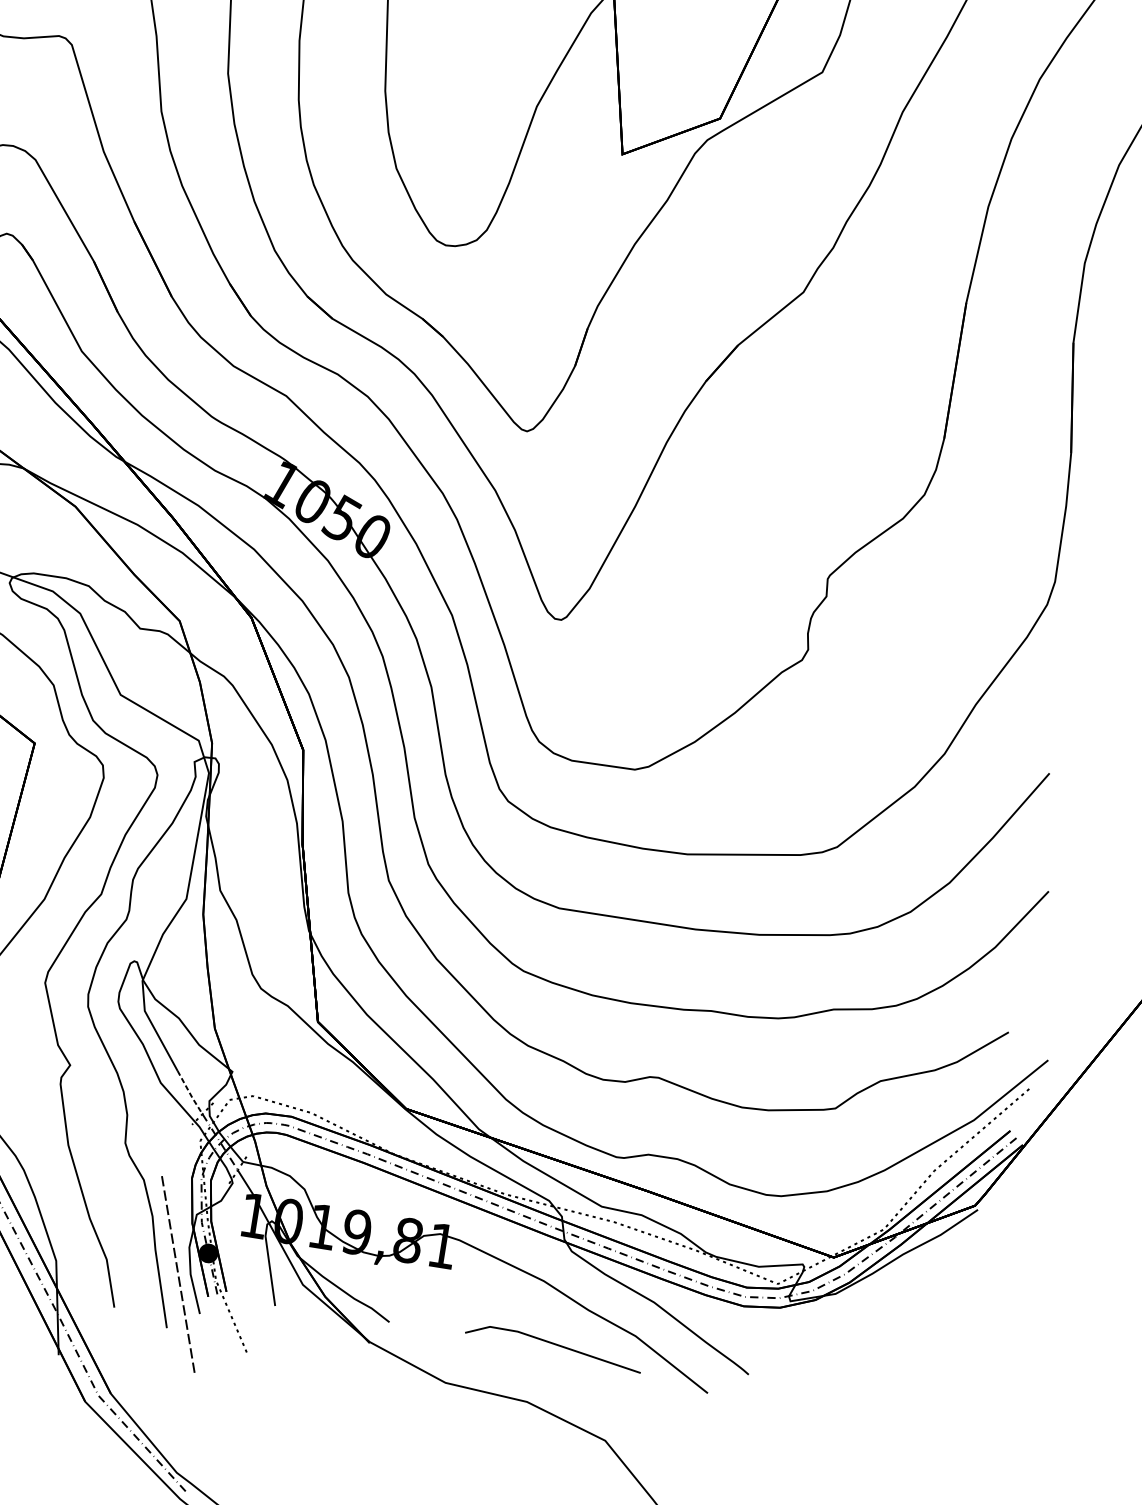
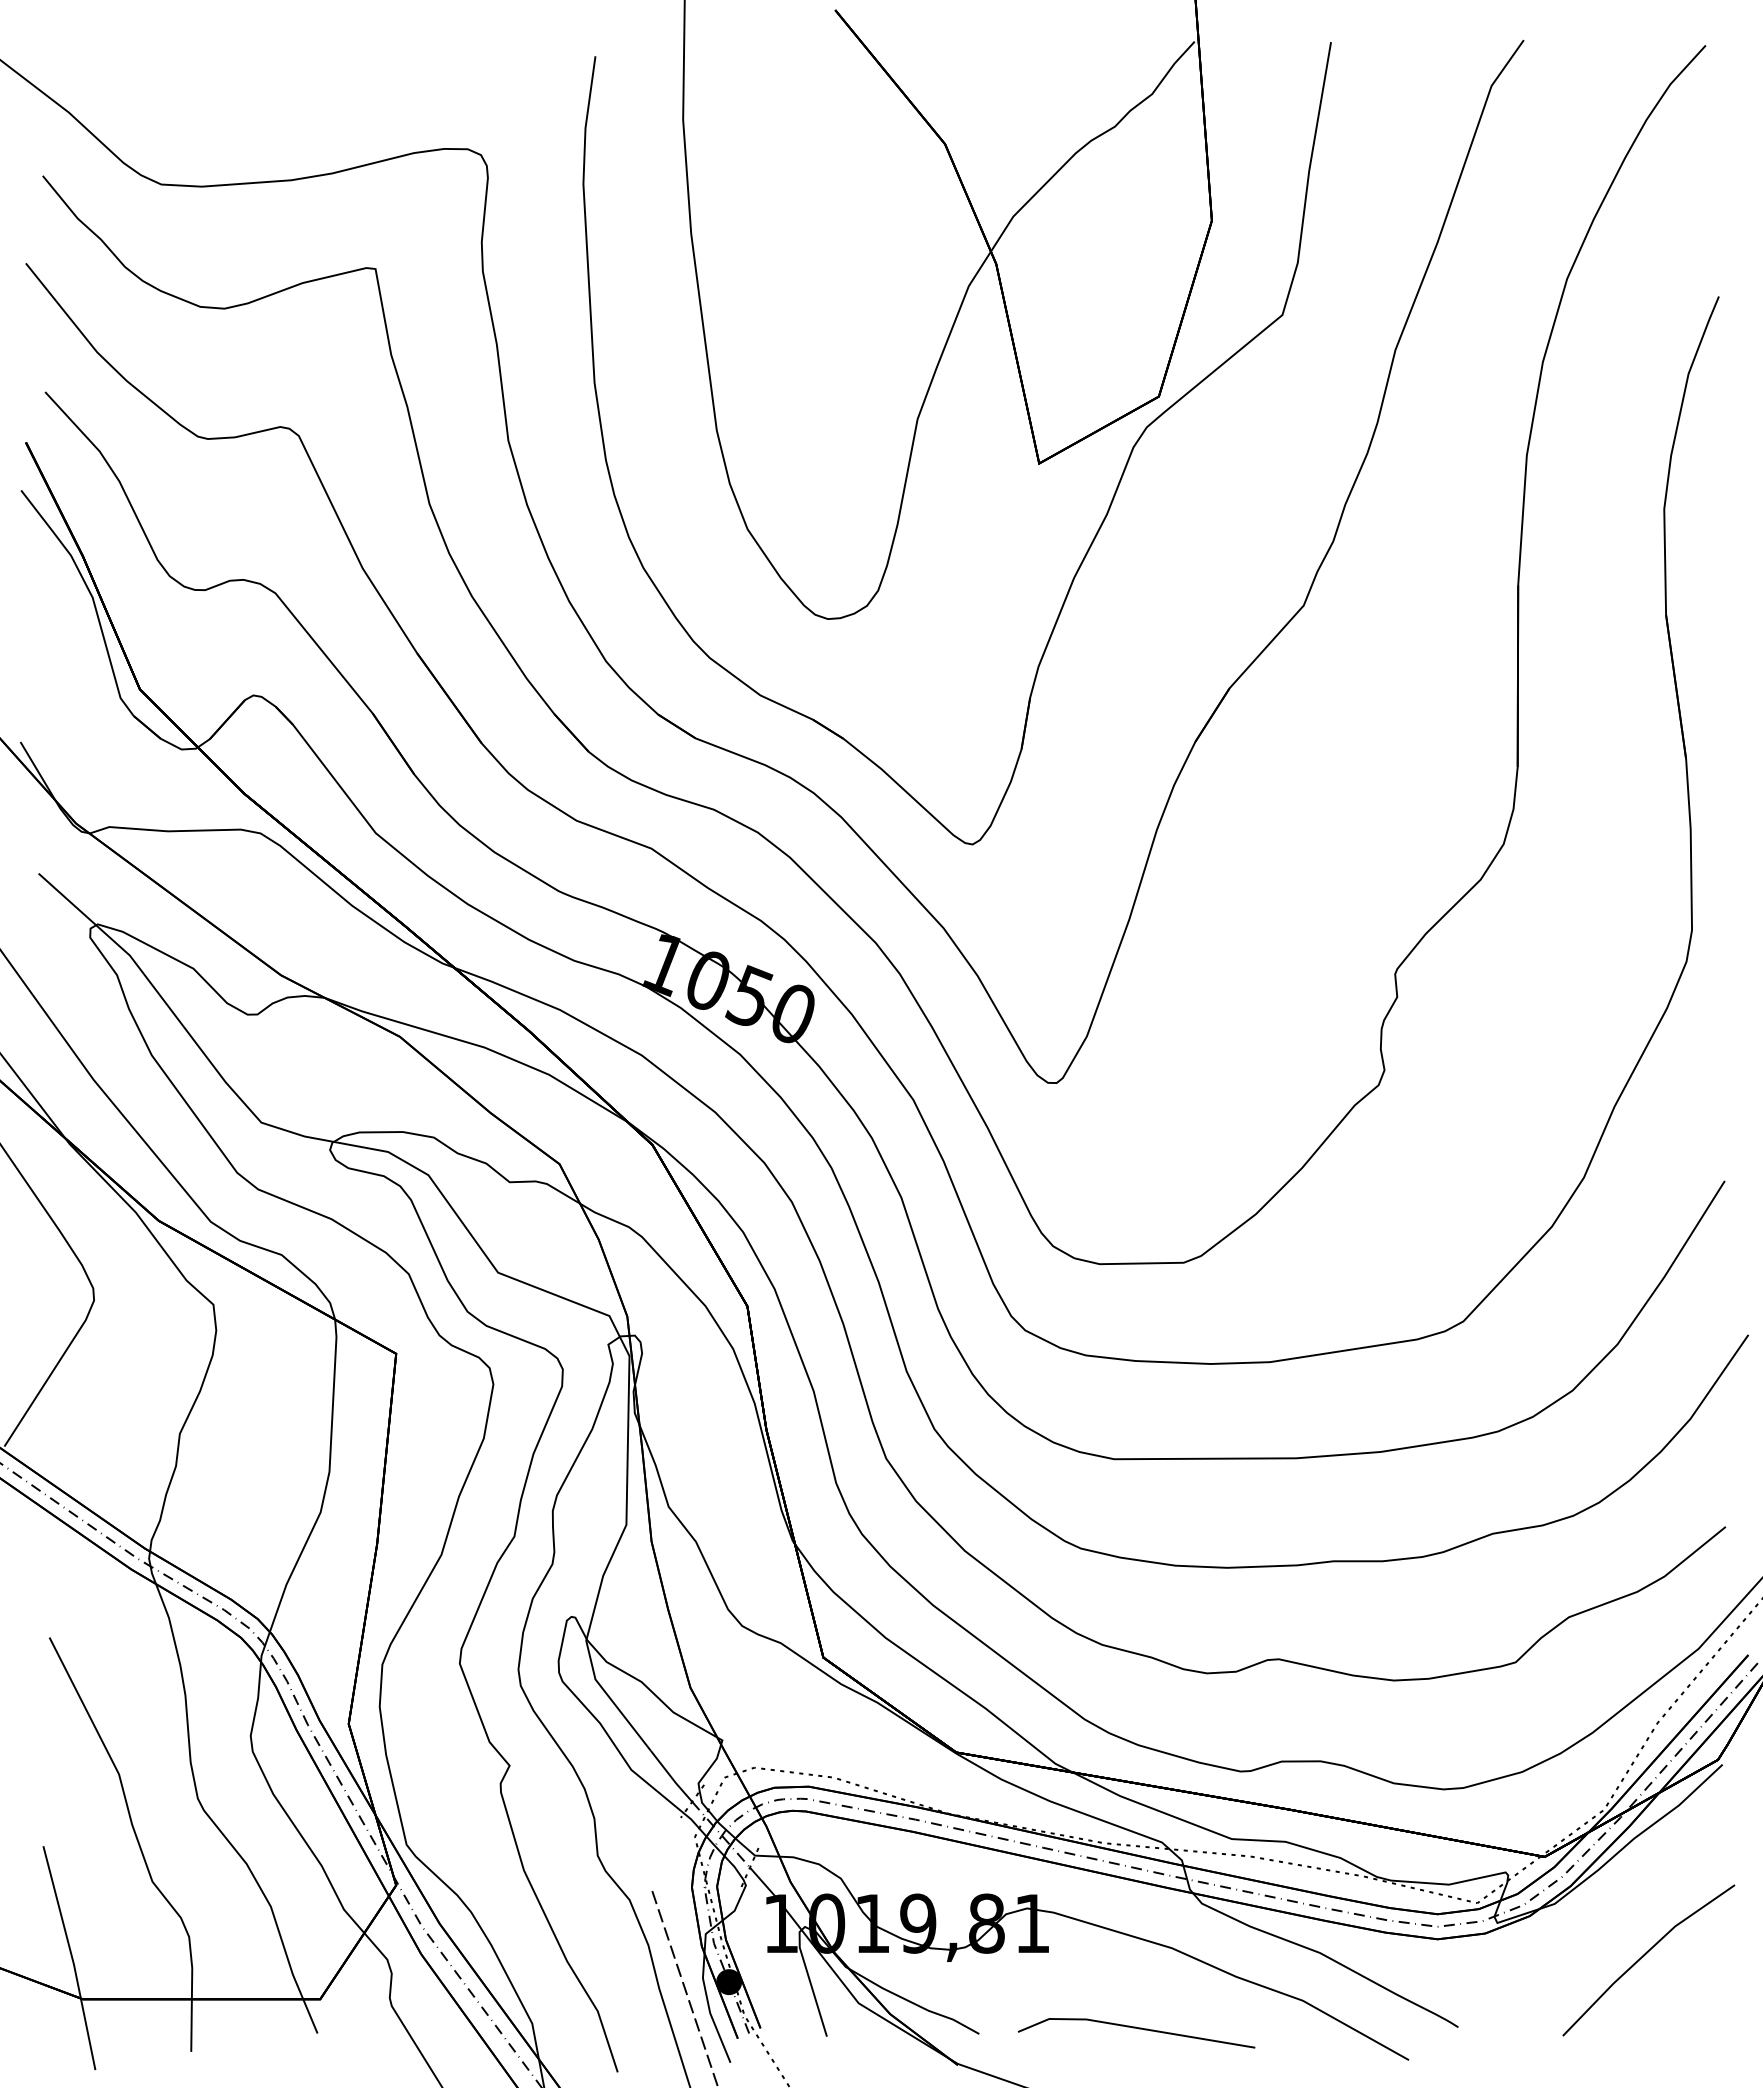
line: (189, 1093) -> (671, 1777), dashed -> solid
line: (896, 1344) -> (1644, 1956), added
line: (555, 1345) -> (1138, 2029), moved

